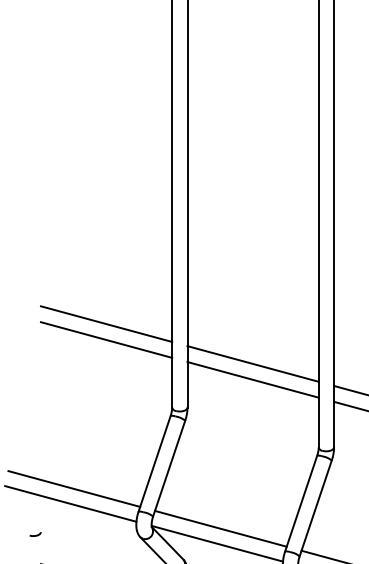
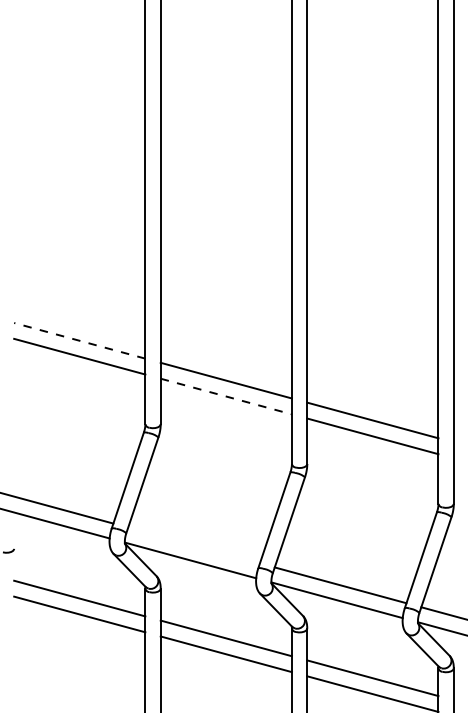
line: (106, 323) -> (79, 340), solid -> dashed
line: (253, 379) -> (226, 396), solid -> dashed
line: (220, 528) -> (193, 545), removed

